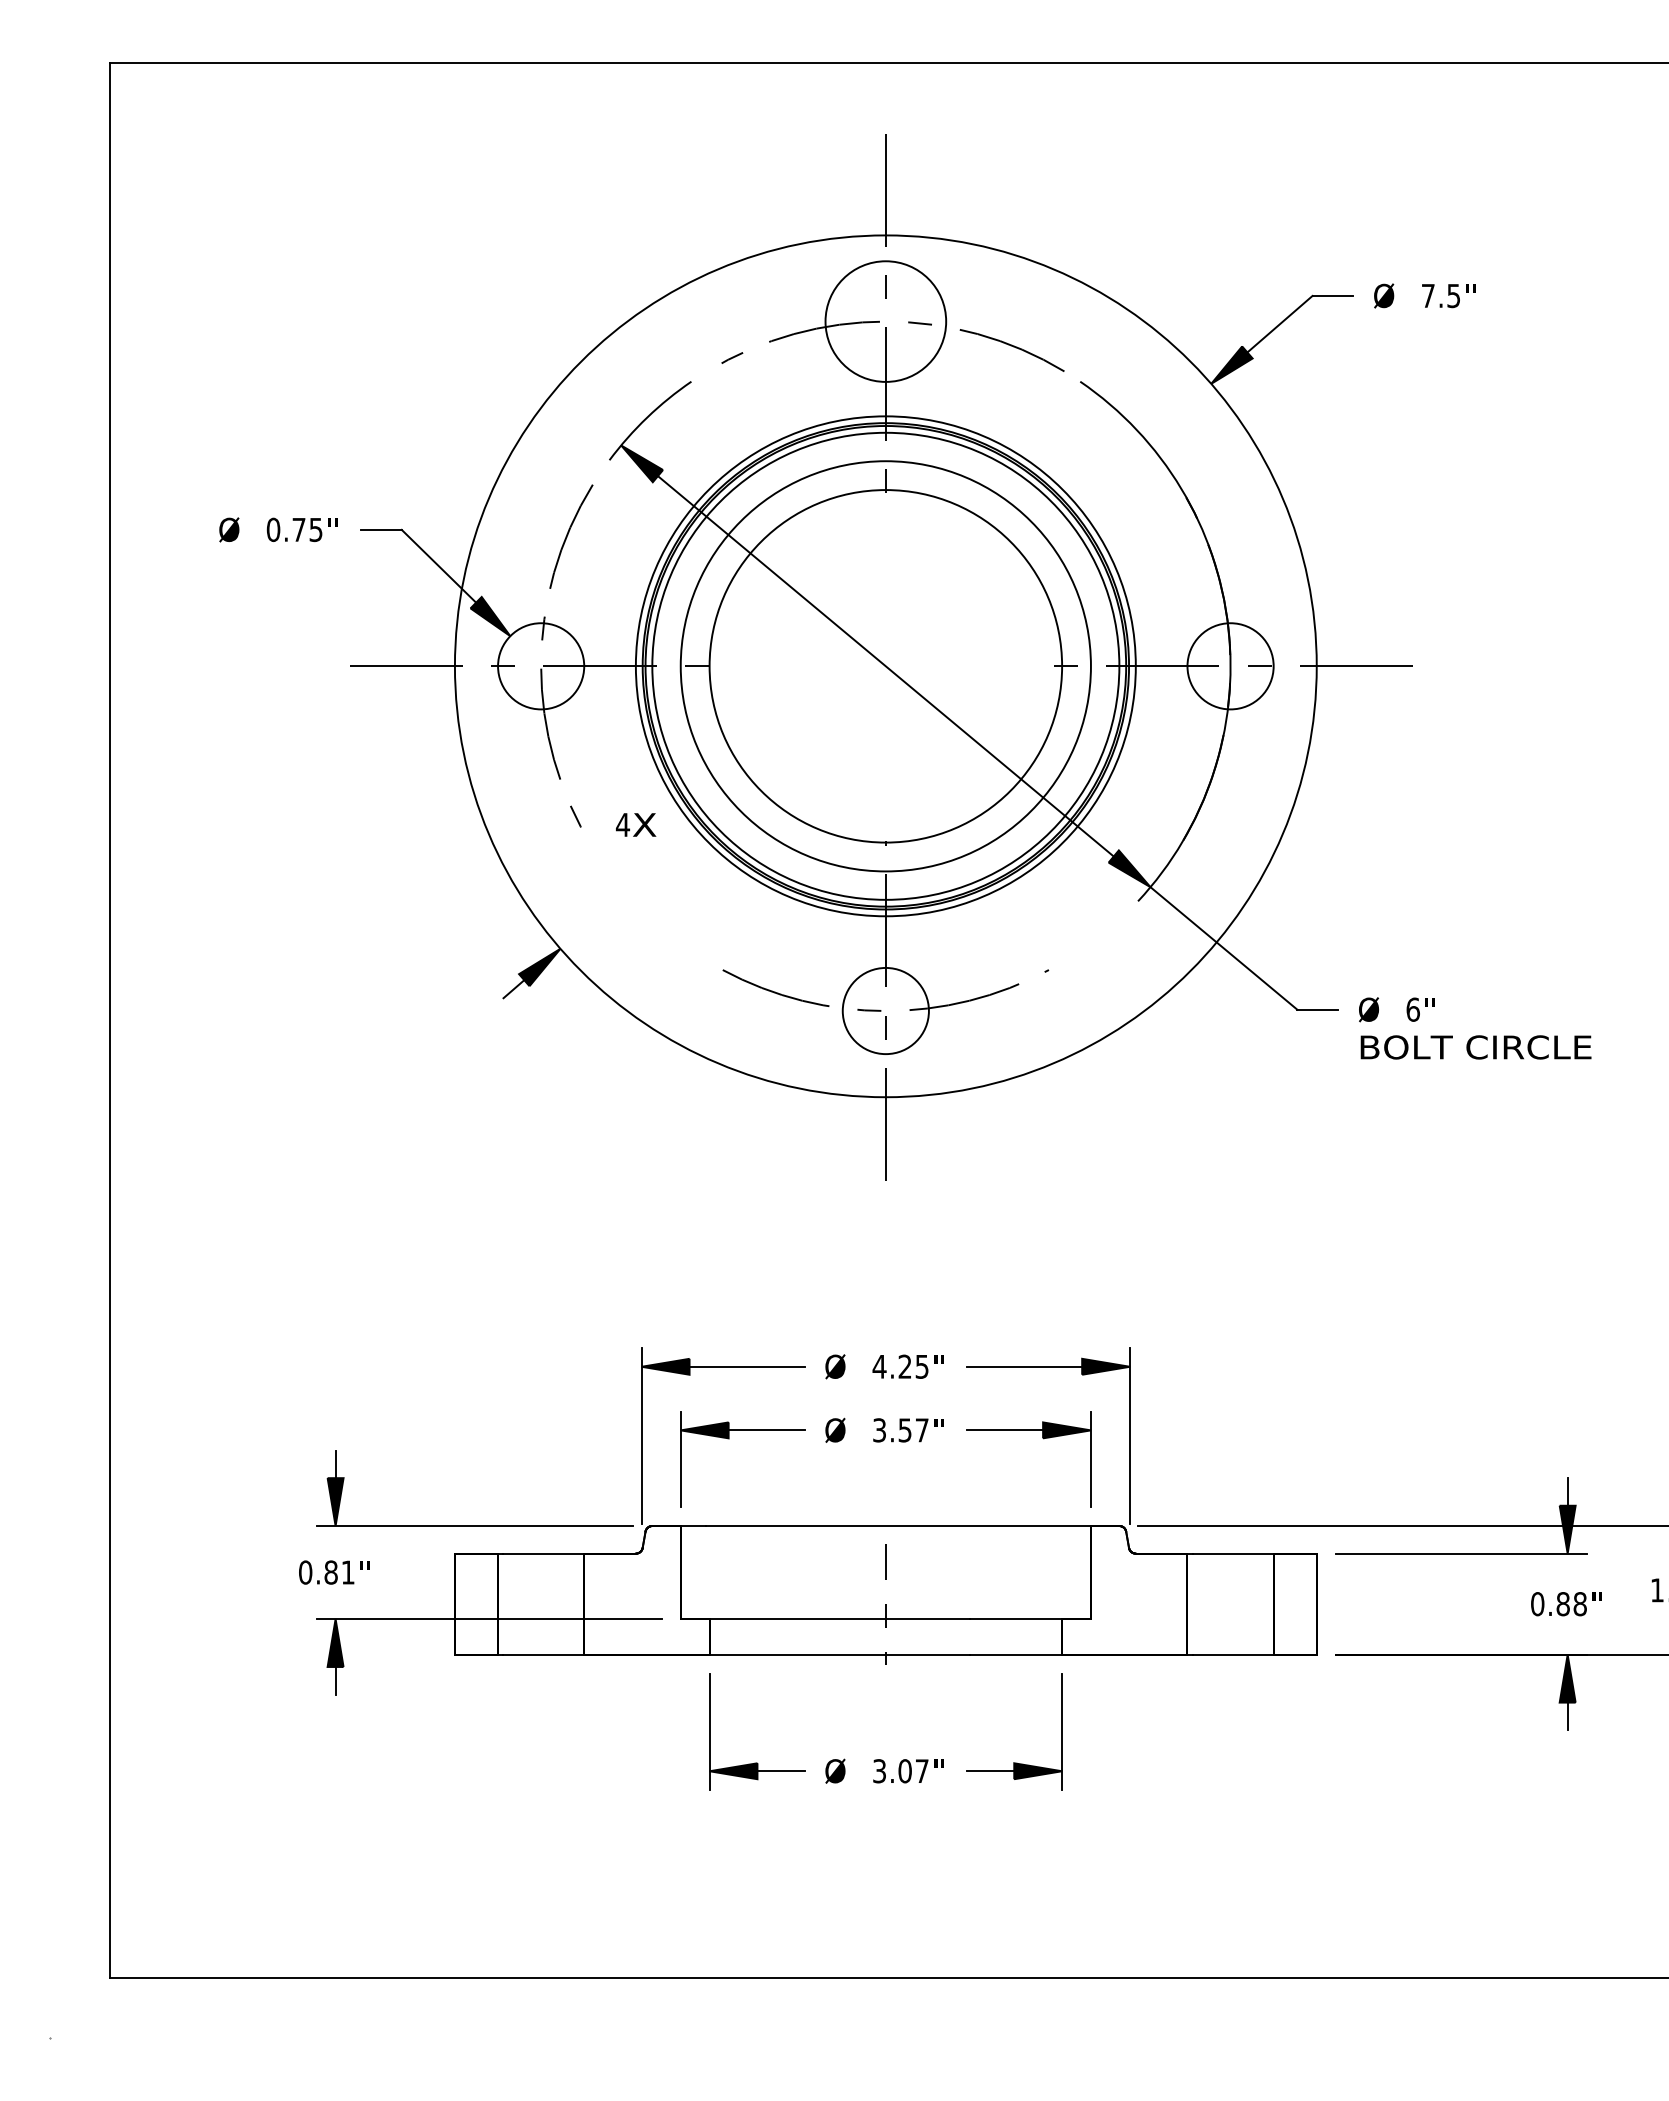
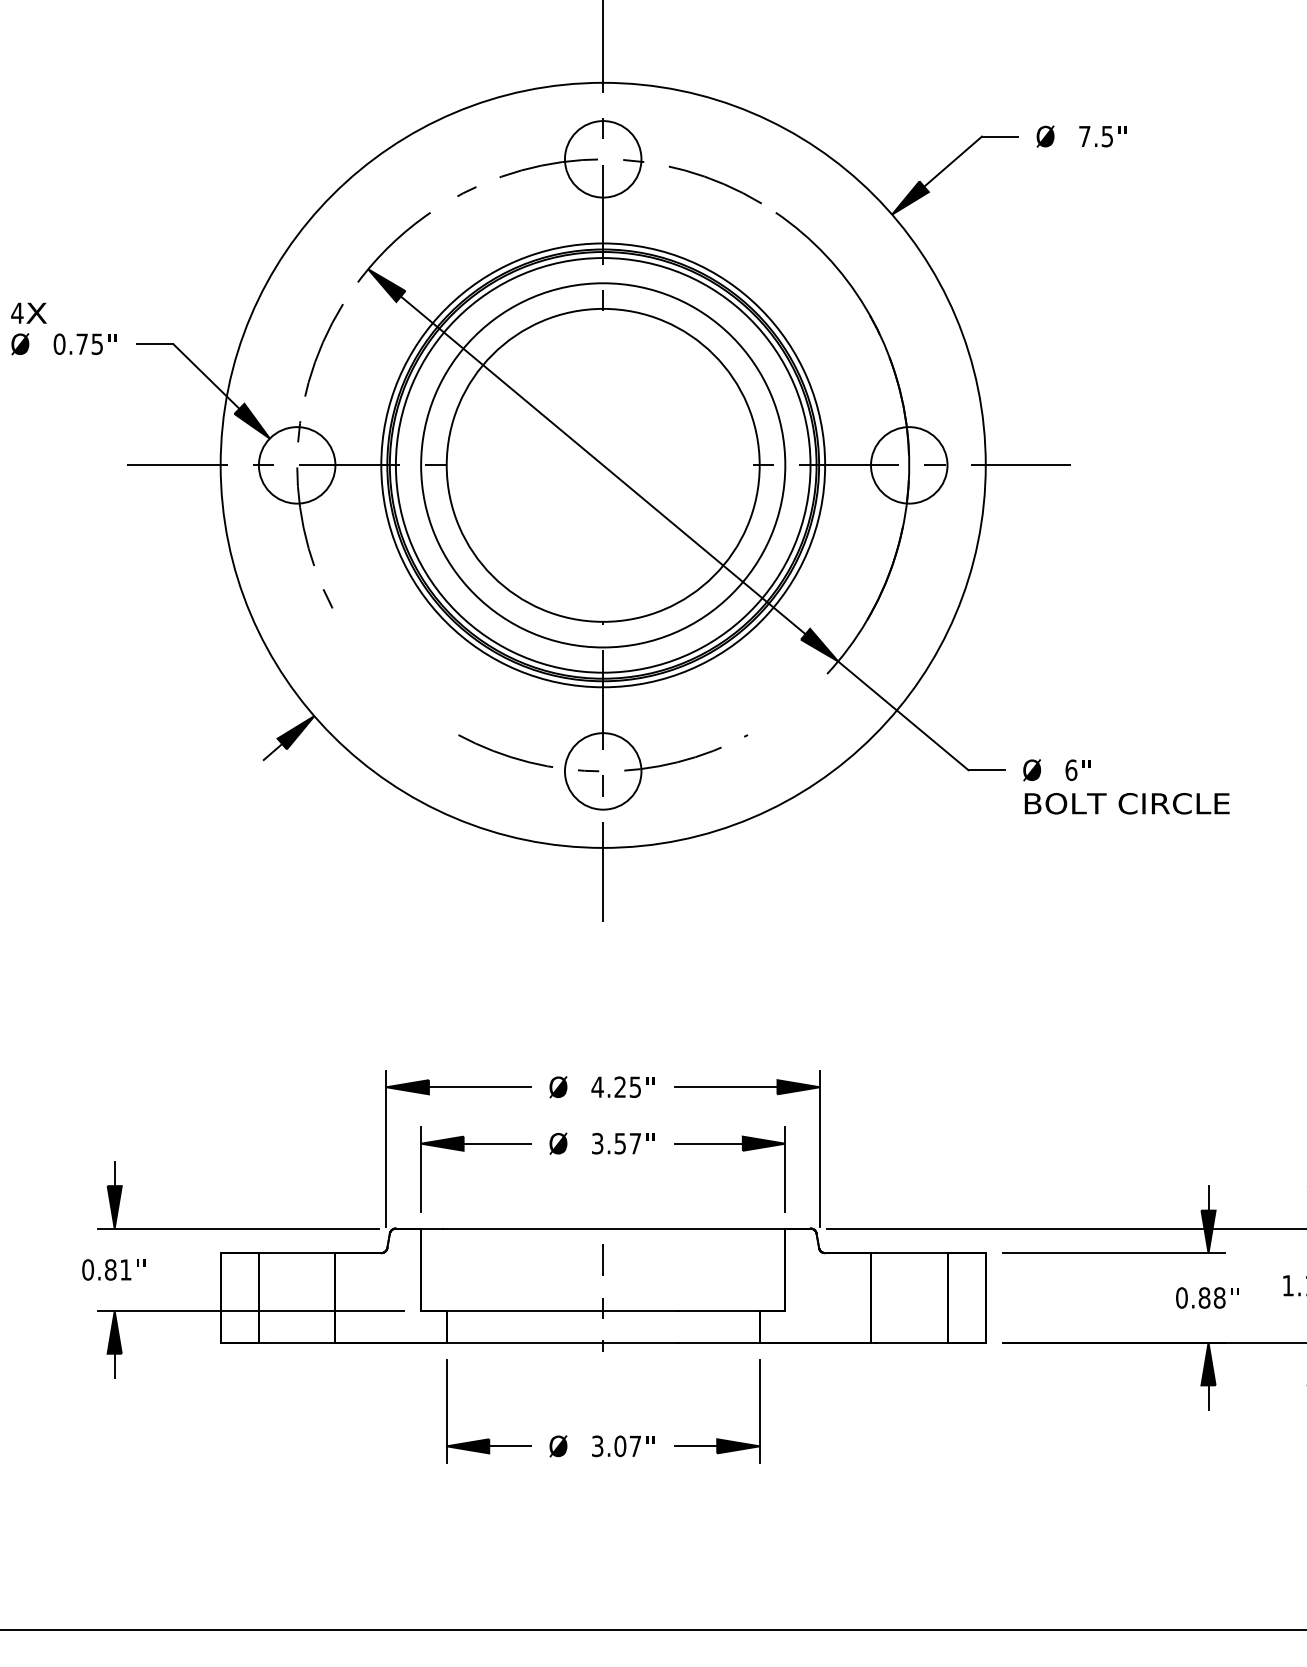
circle: (885, 321) -> (602, 159), size x0.71
text: (636, 824) -> (29, 312), moved

